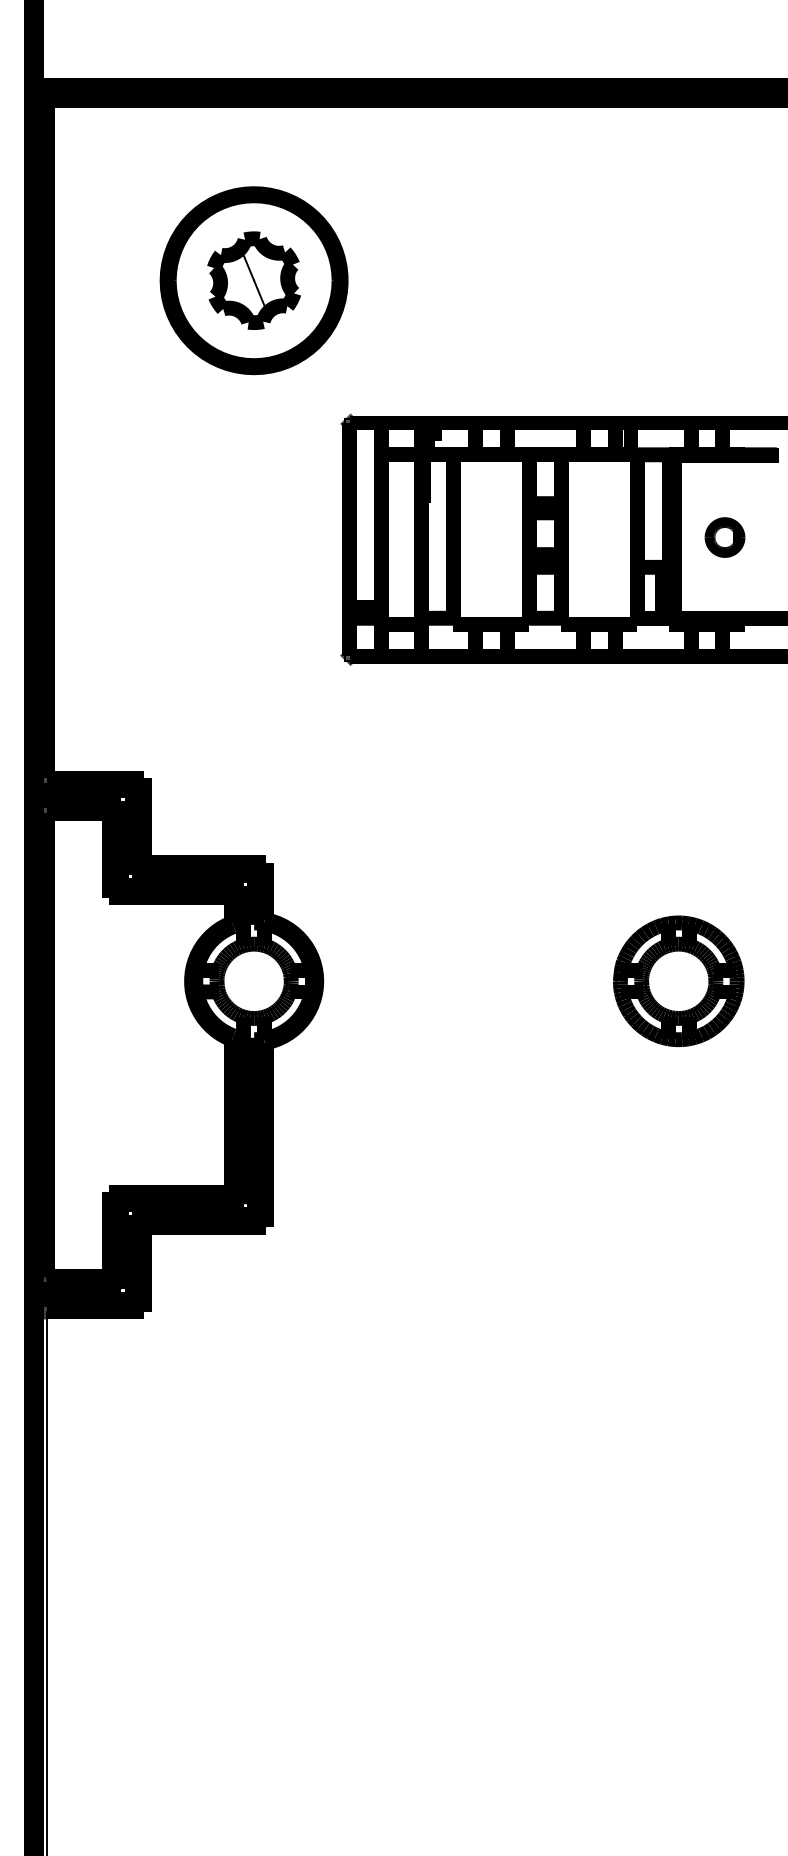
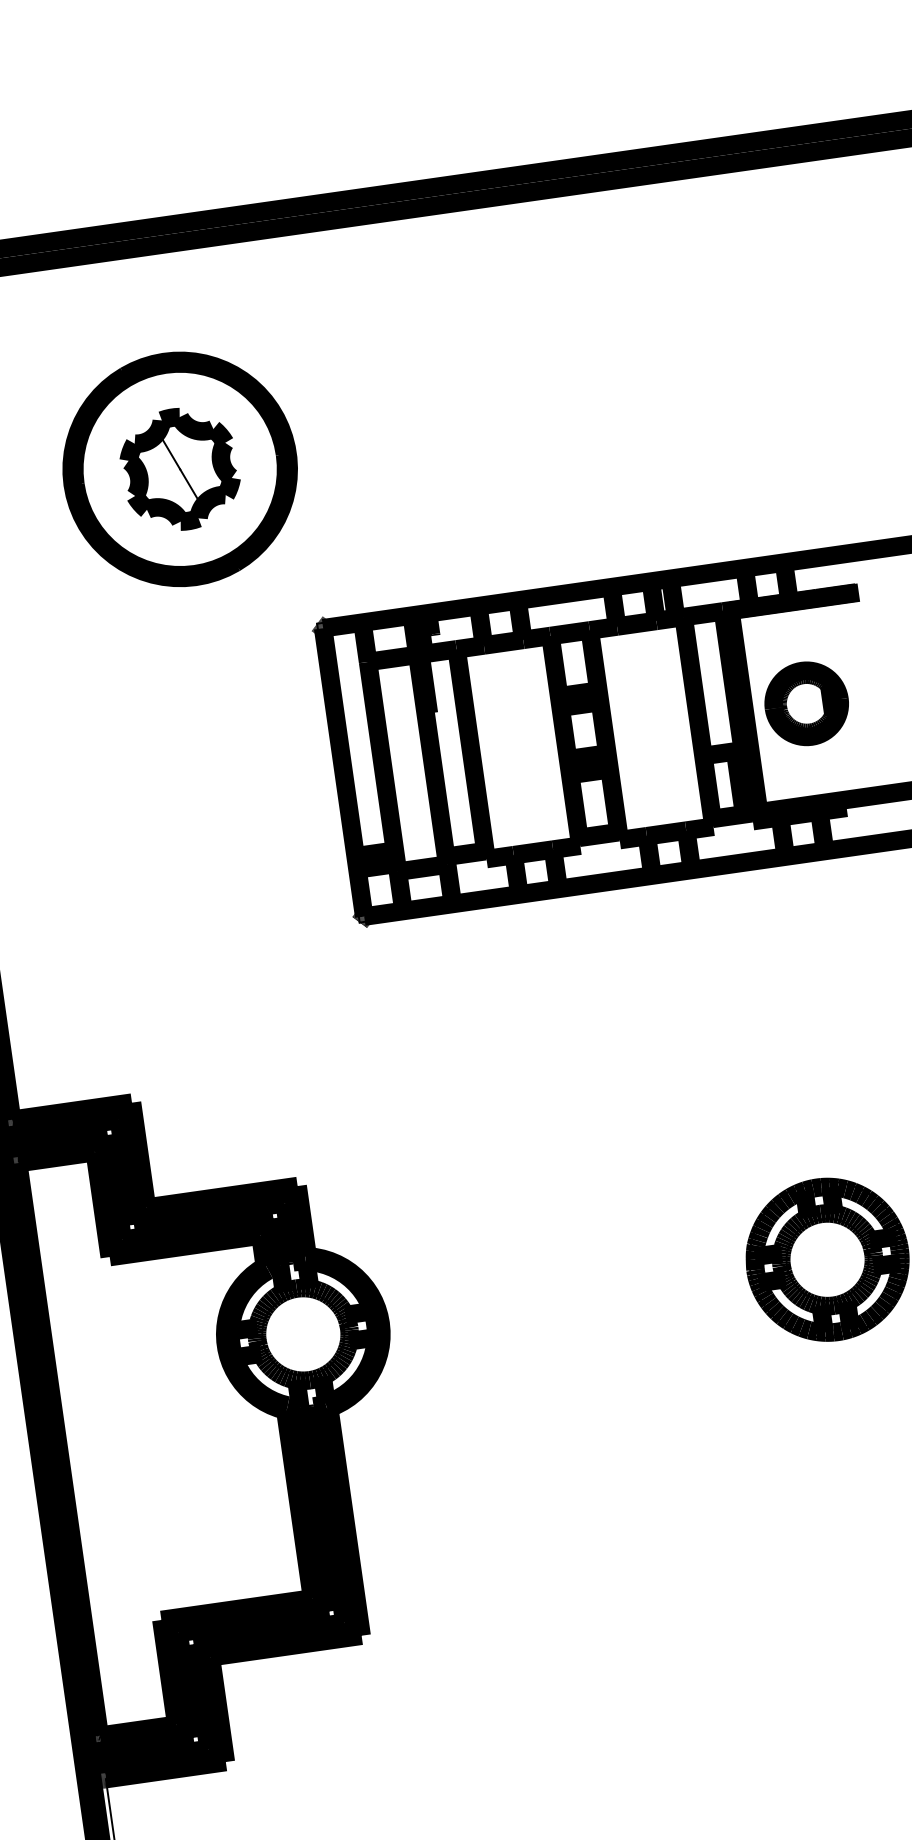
part: (724, 537) -> (806, 703), size x1.67

